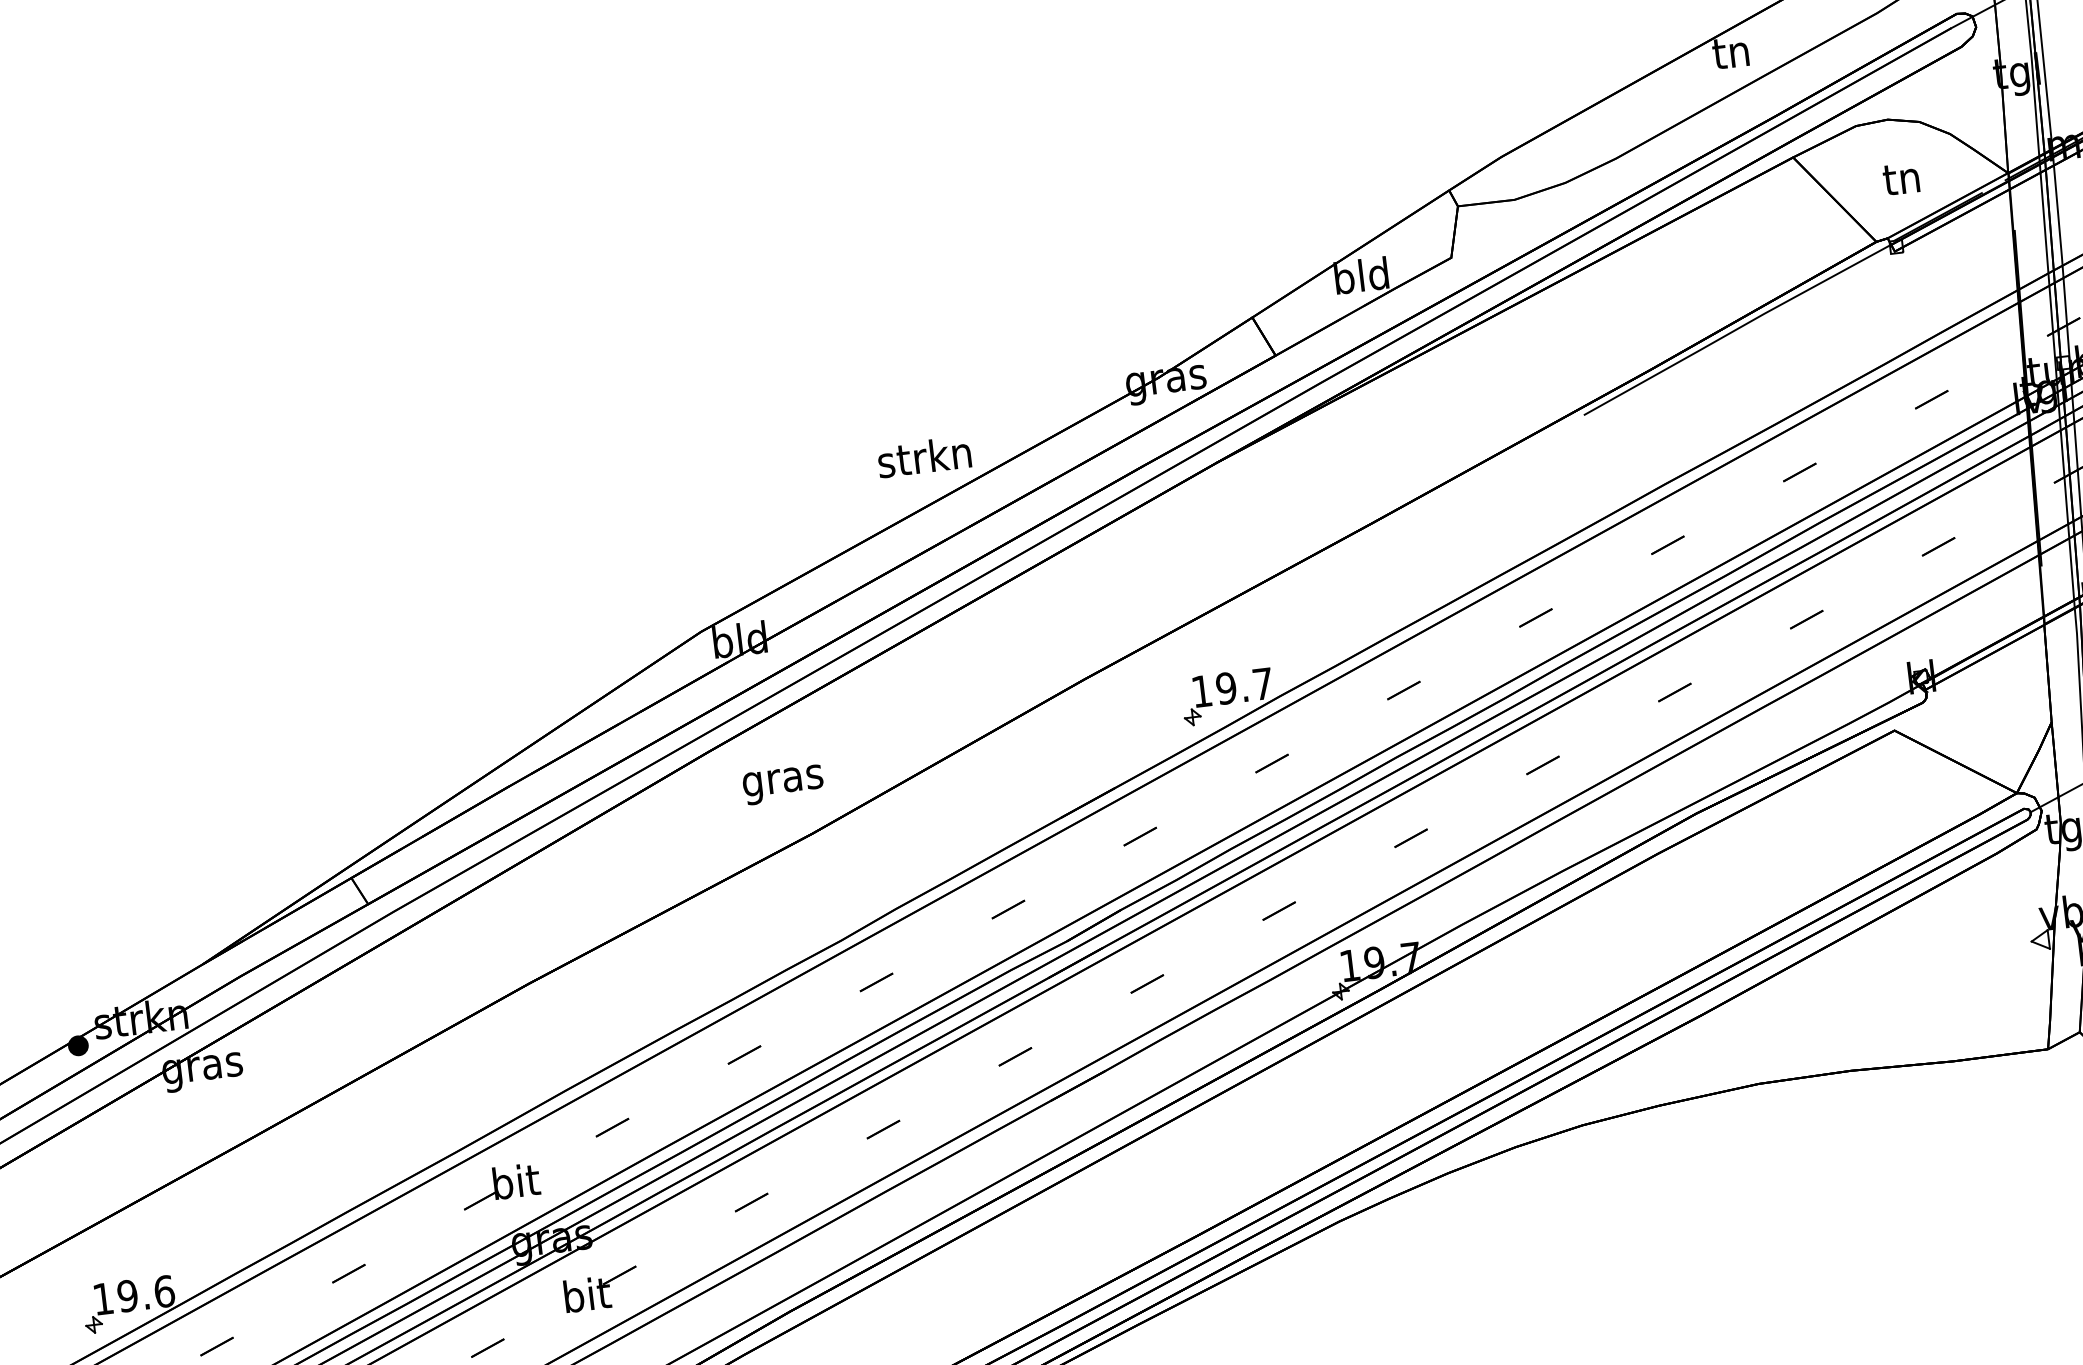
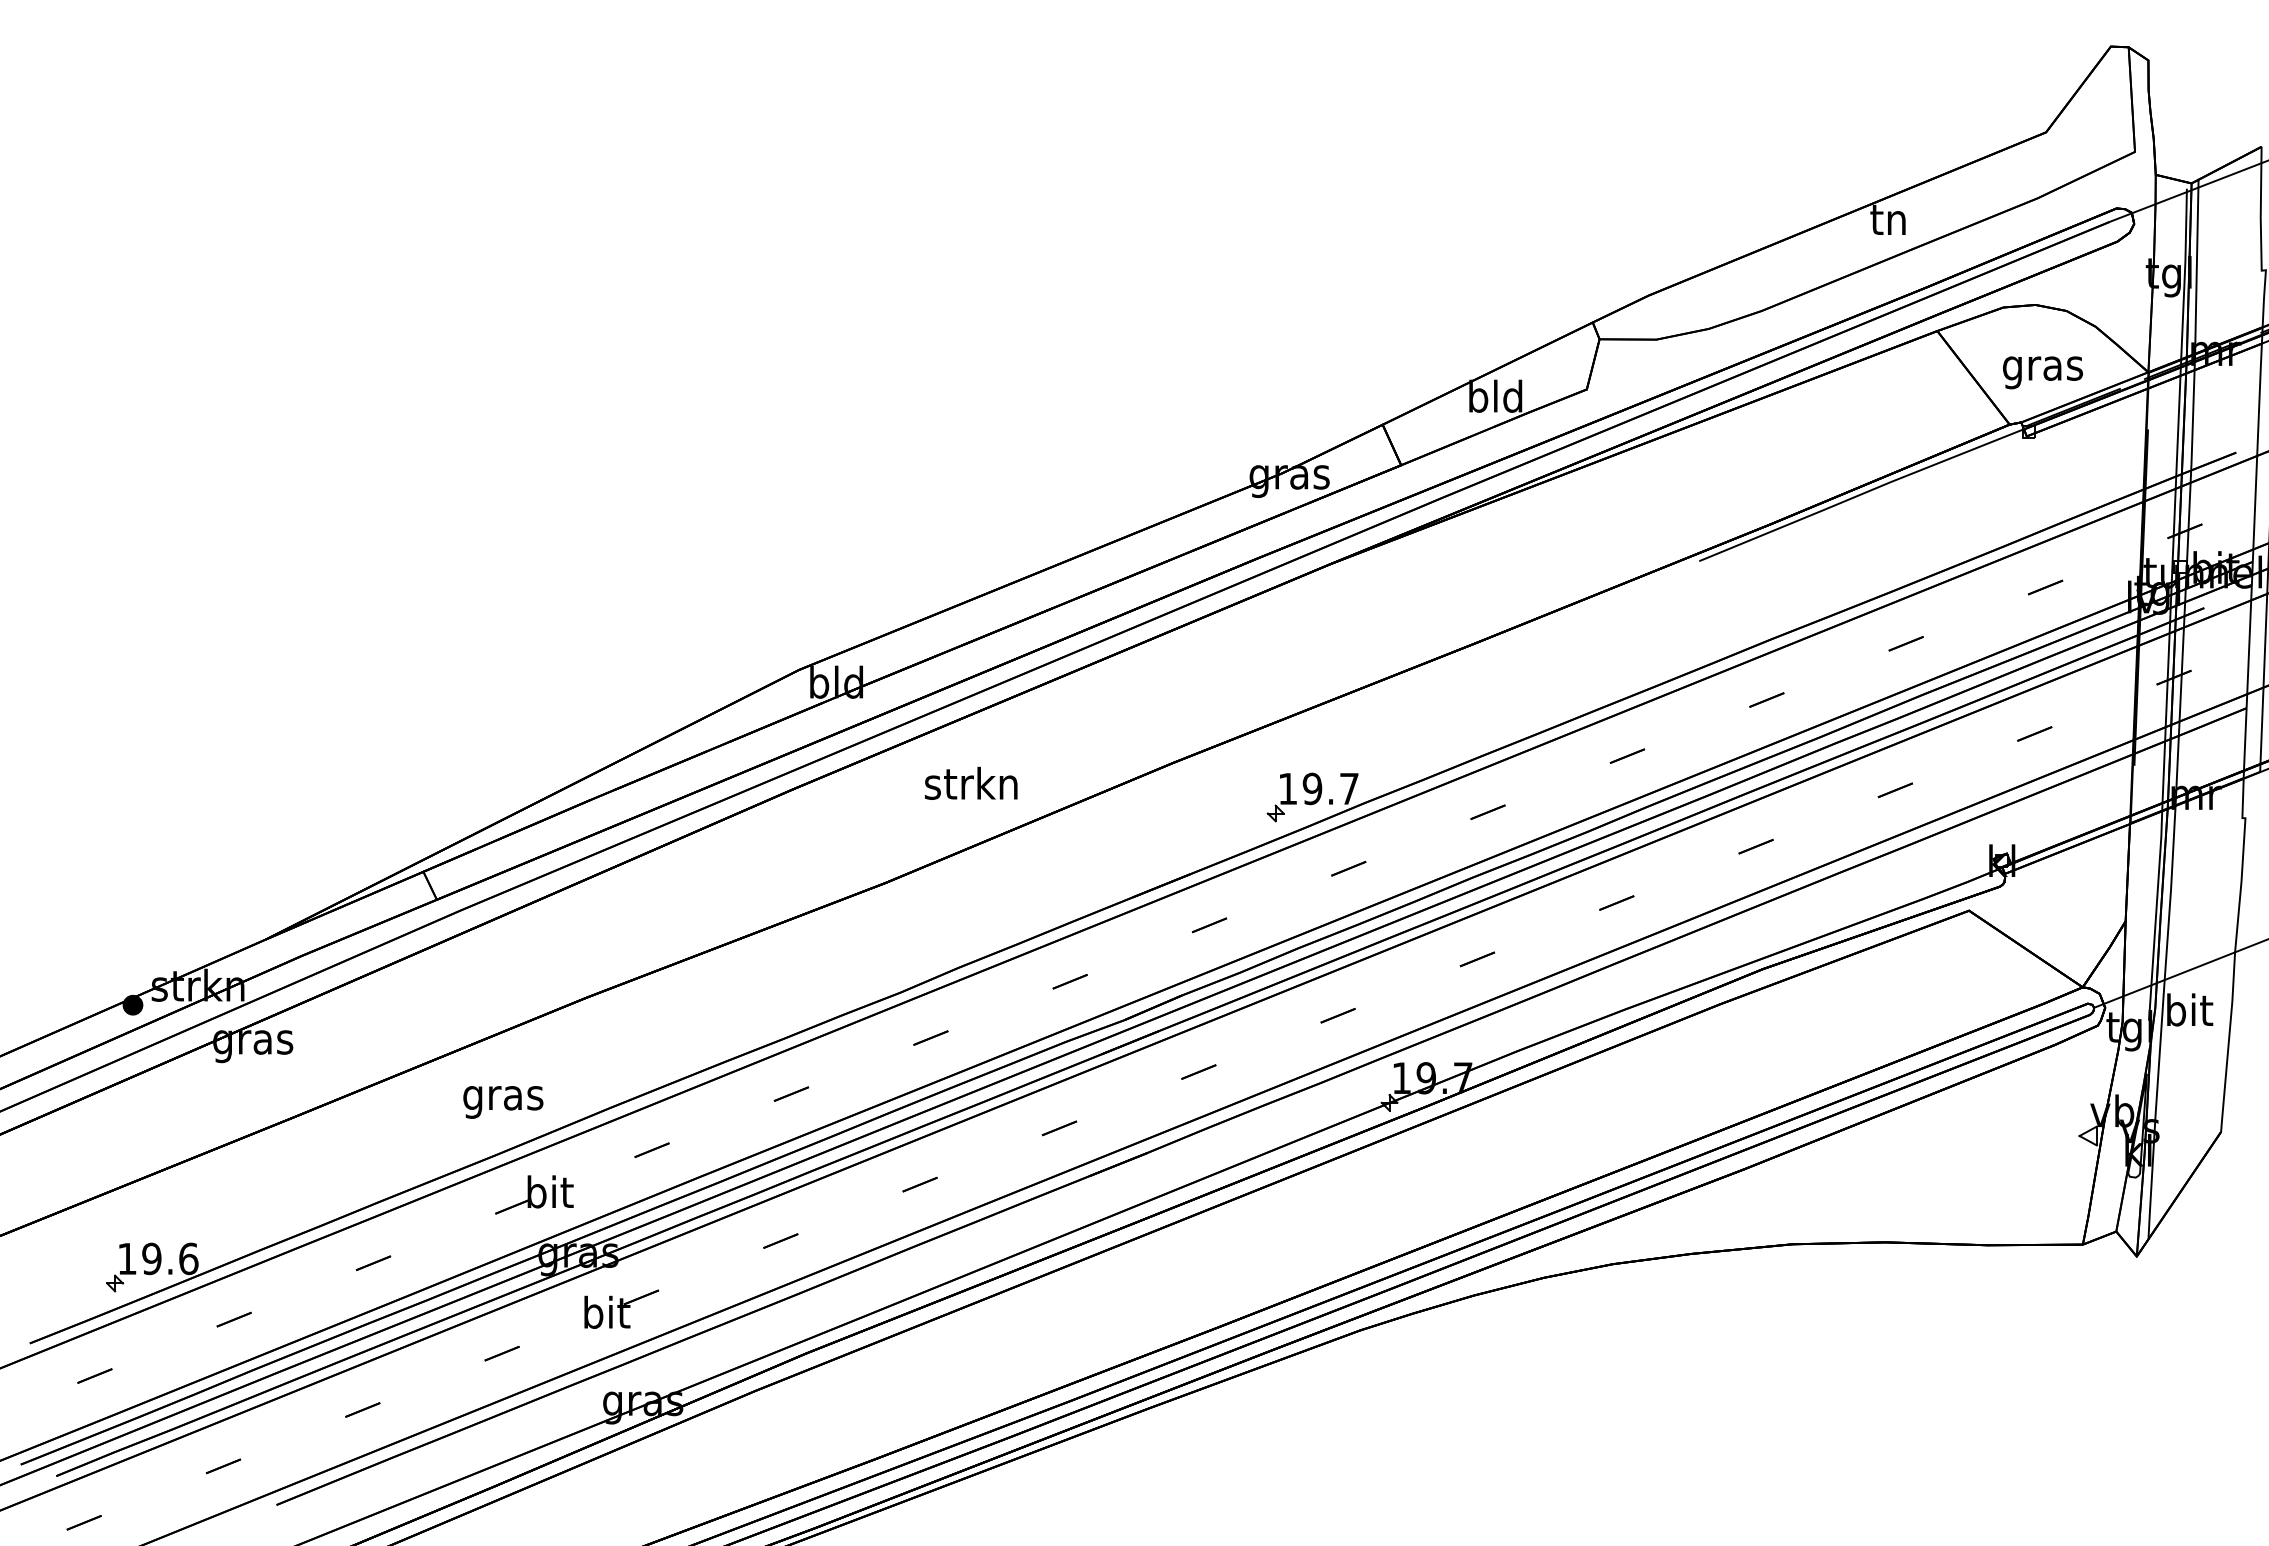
text: (1902, 183) -> (2042, 369), tn -> gras
text: (924, 455) -> (971, 782), moved
text: (783, 785) -> (503, 1102), moved

